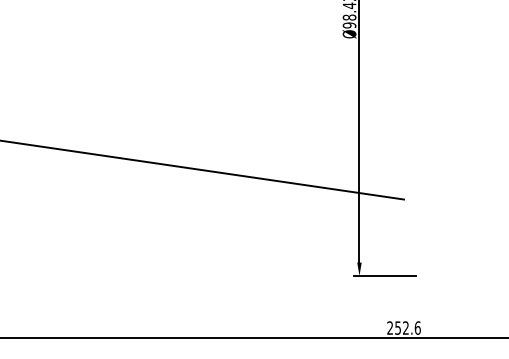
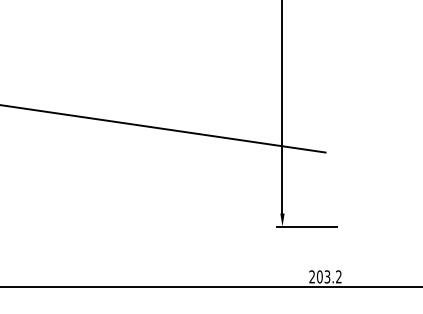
text: (407, 327) -> (328, 276), 252.6 -> 203.2

